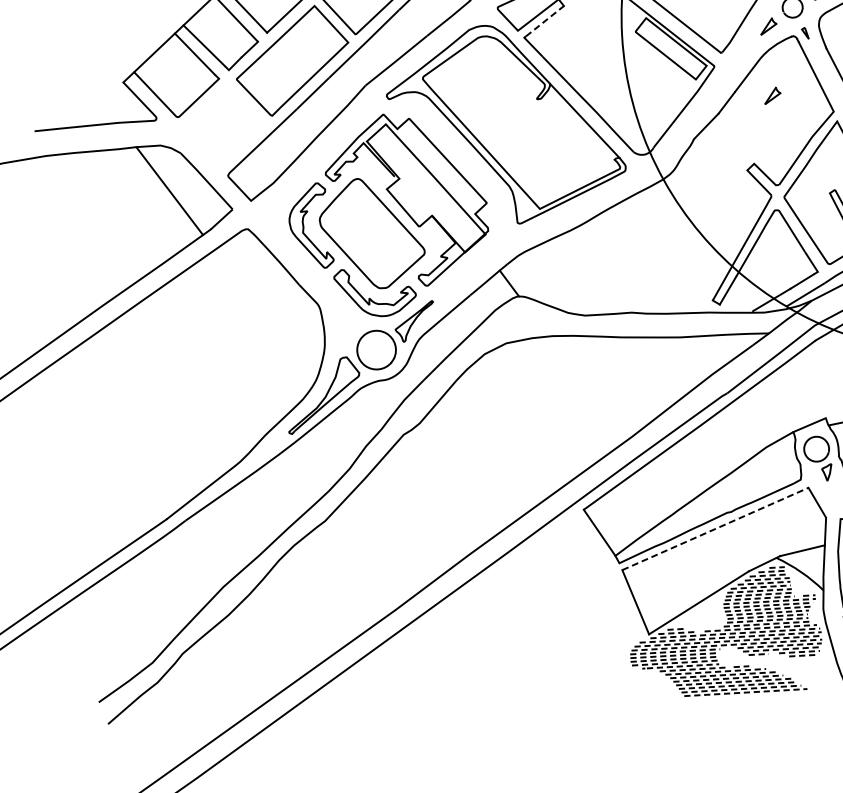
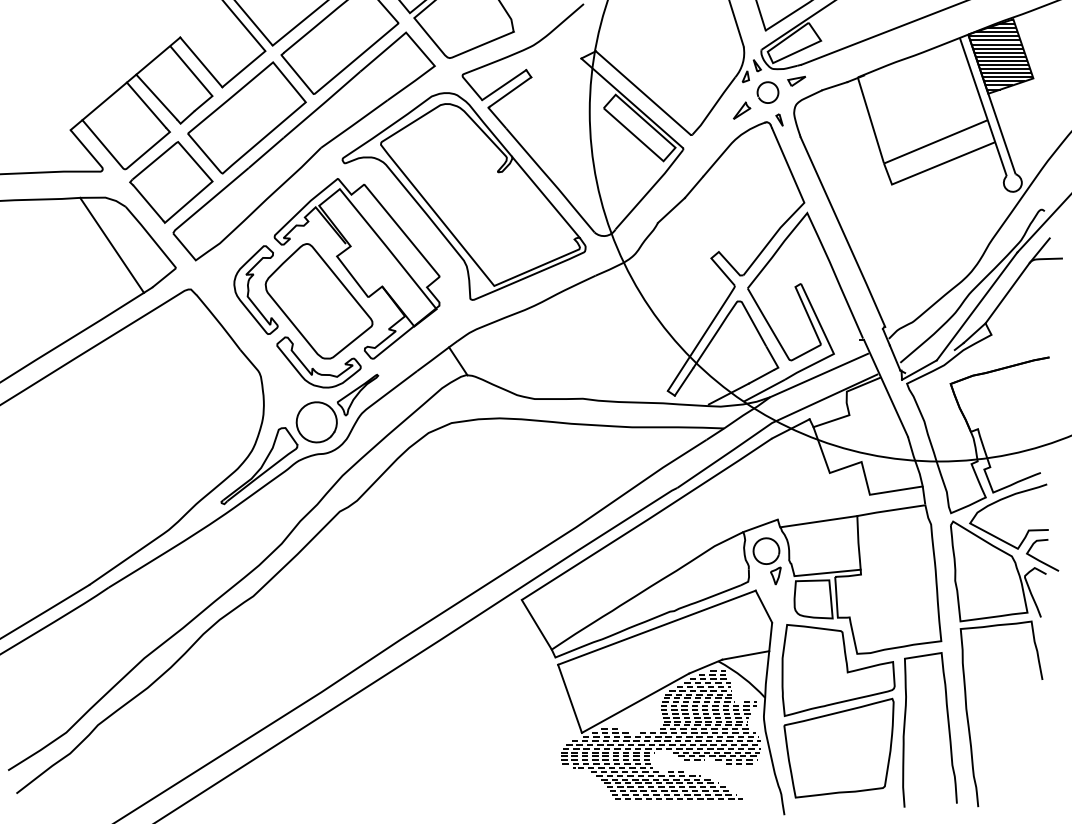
line: (545, 20) -> (511, 91), dashed -> solid
part: (773, 95) -> (742, 182), removed
part: (223, 127) -> (171, 182), added
line: (715, 528) -> (656, 627), dashed -> solid

